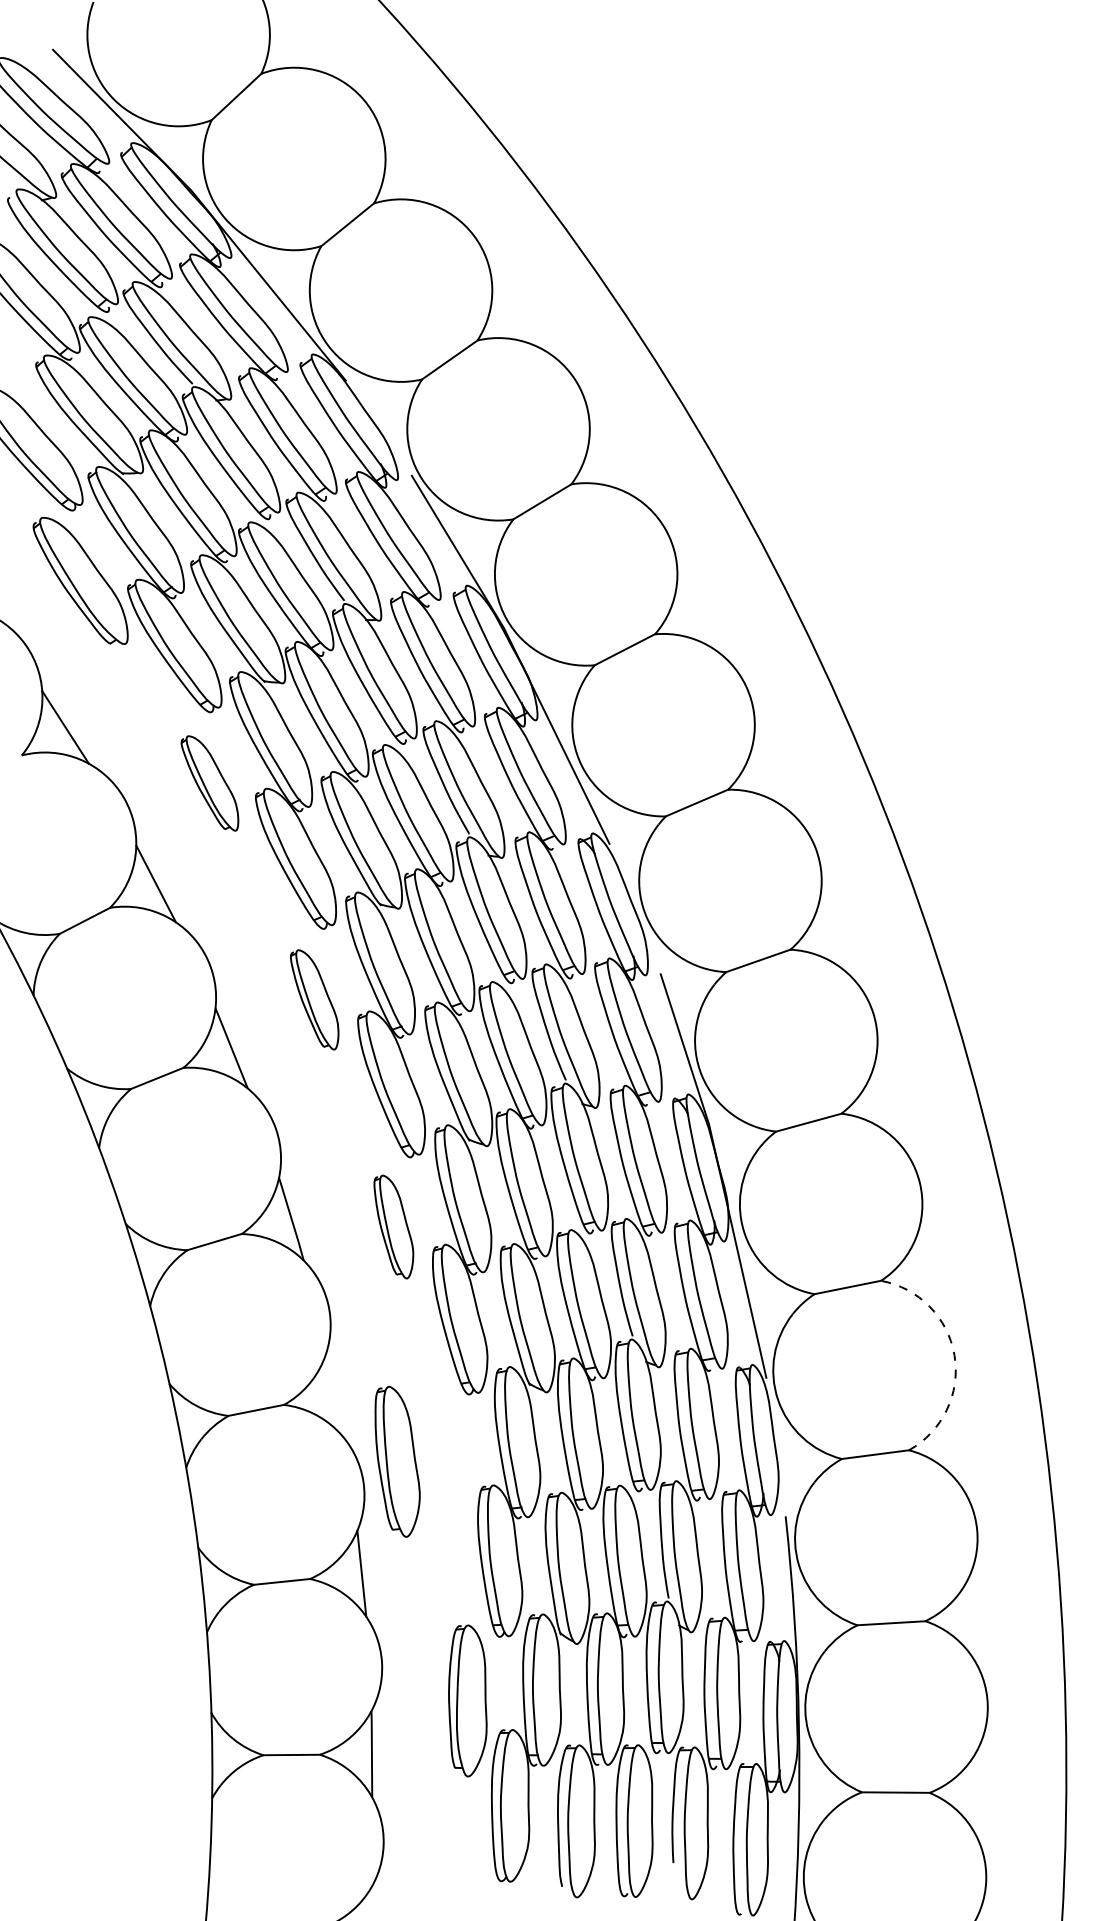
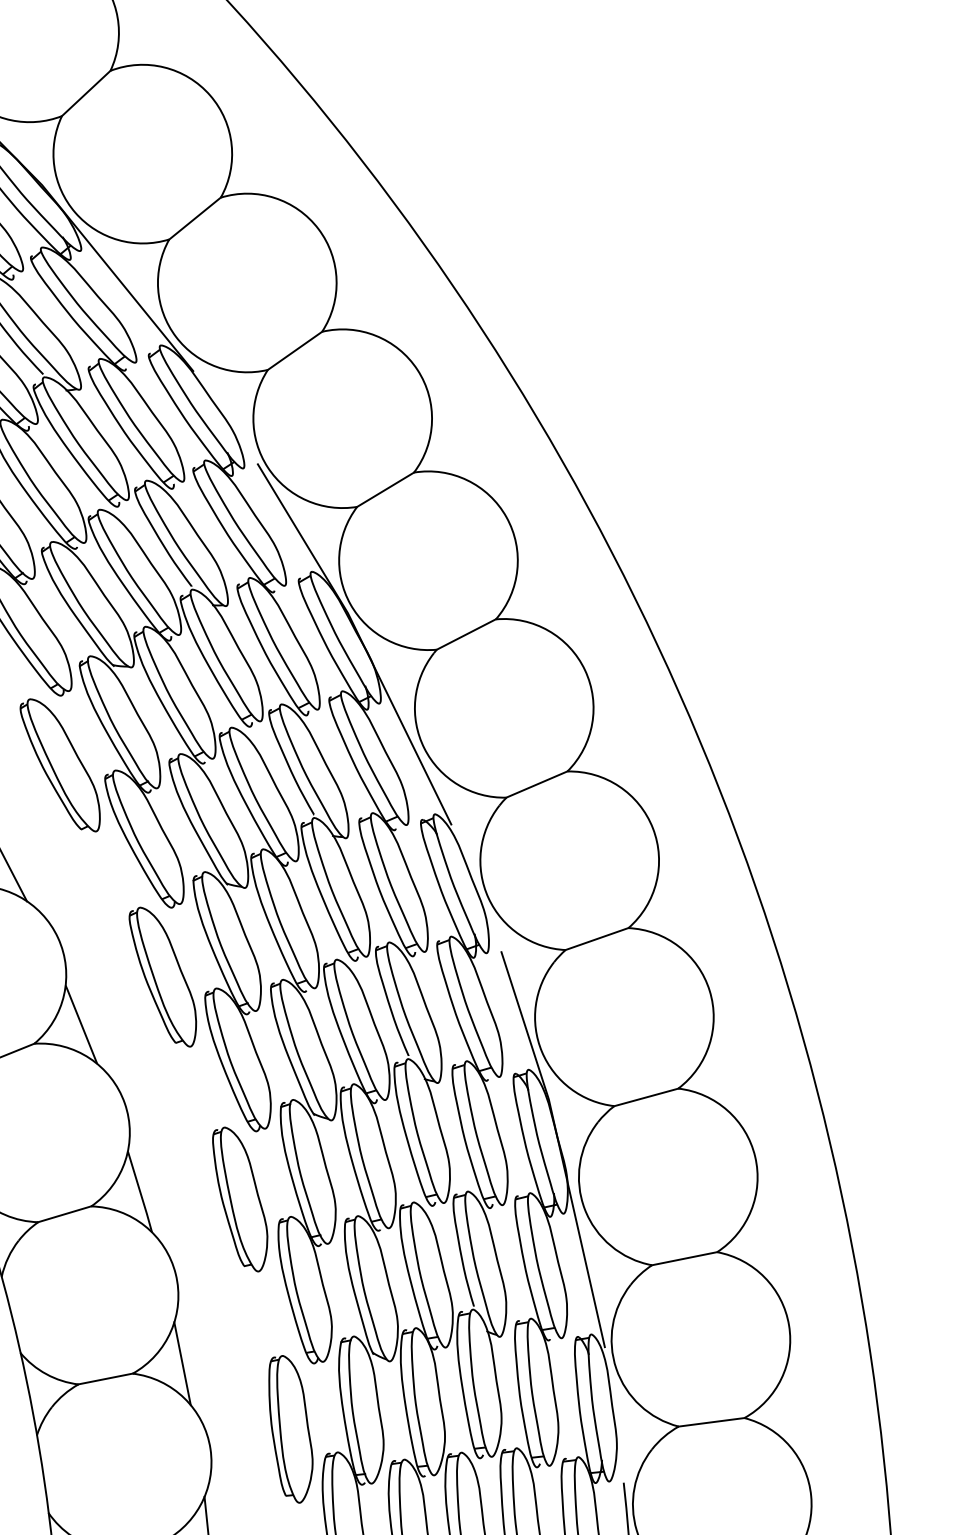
part: (209, 783) -> (59, 765), size x1.43
part: (314, 999) -> (162, 976), size x1.43
part: (393, 1226) -> (239, 1199), size x1.43
arc: (954, 1355) -> (789, 1325), dashed -> solid
line: (334, 1394) -> (182, 1363), added
part: (397, 1461) -> (290, 1429), moved

